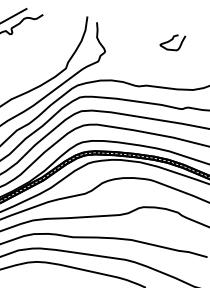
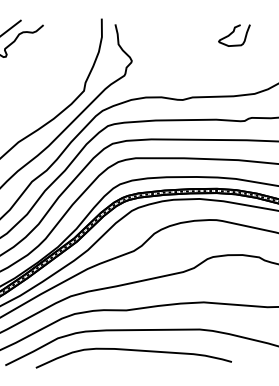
curve: (171, 40) -> (232, 33), moved

